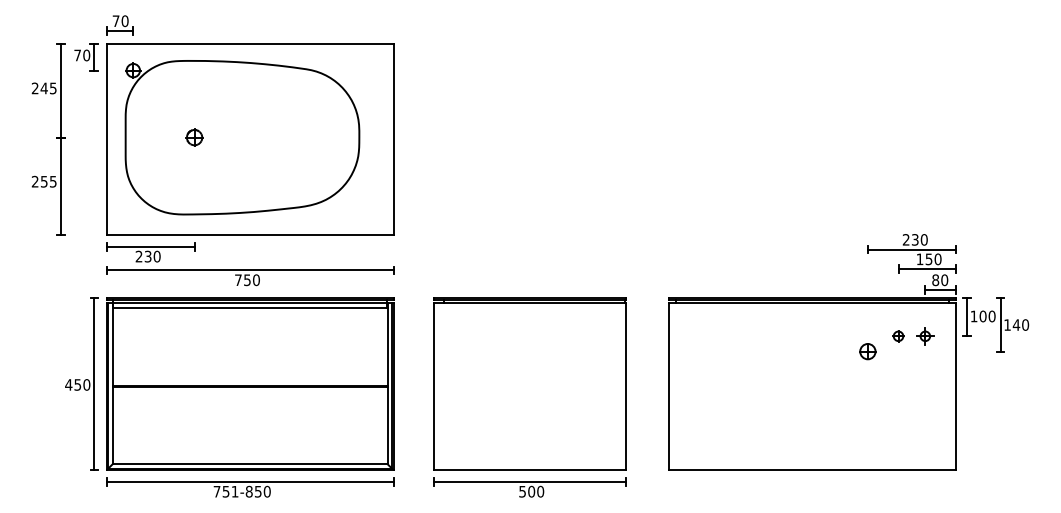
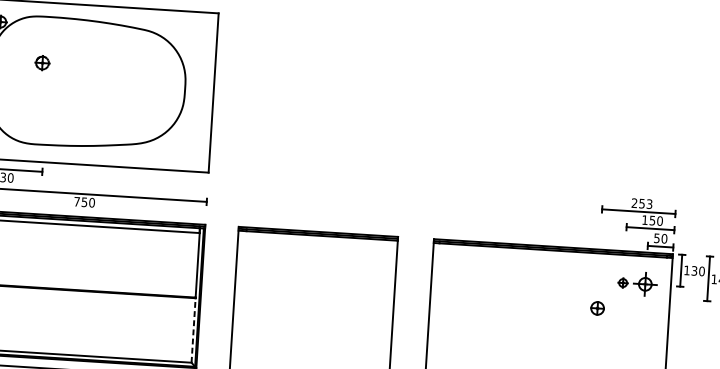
part: (194, 137) -> (42, 62), moved
text: (919, 239) -> (645, 203), 230 -> 253
text: (935, 280) -> (656, 238), 80 -> 50
text: (982, 316) -> (694, 270), 100 -> 130
part: (925, 336) -> (645, 284), size x1.6
part: (867, 351) -> (597, 308), moved
line: (387, 425) -> (193, 330), solid -> dashed

